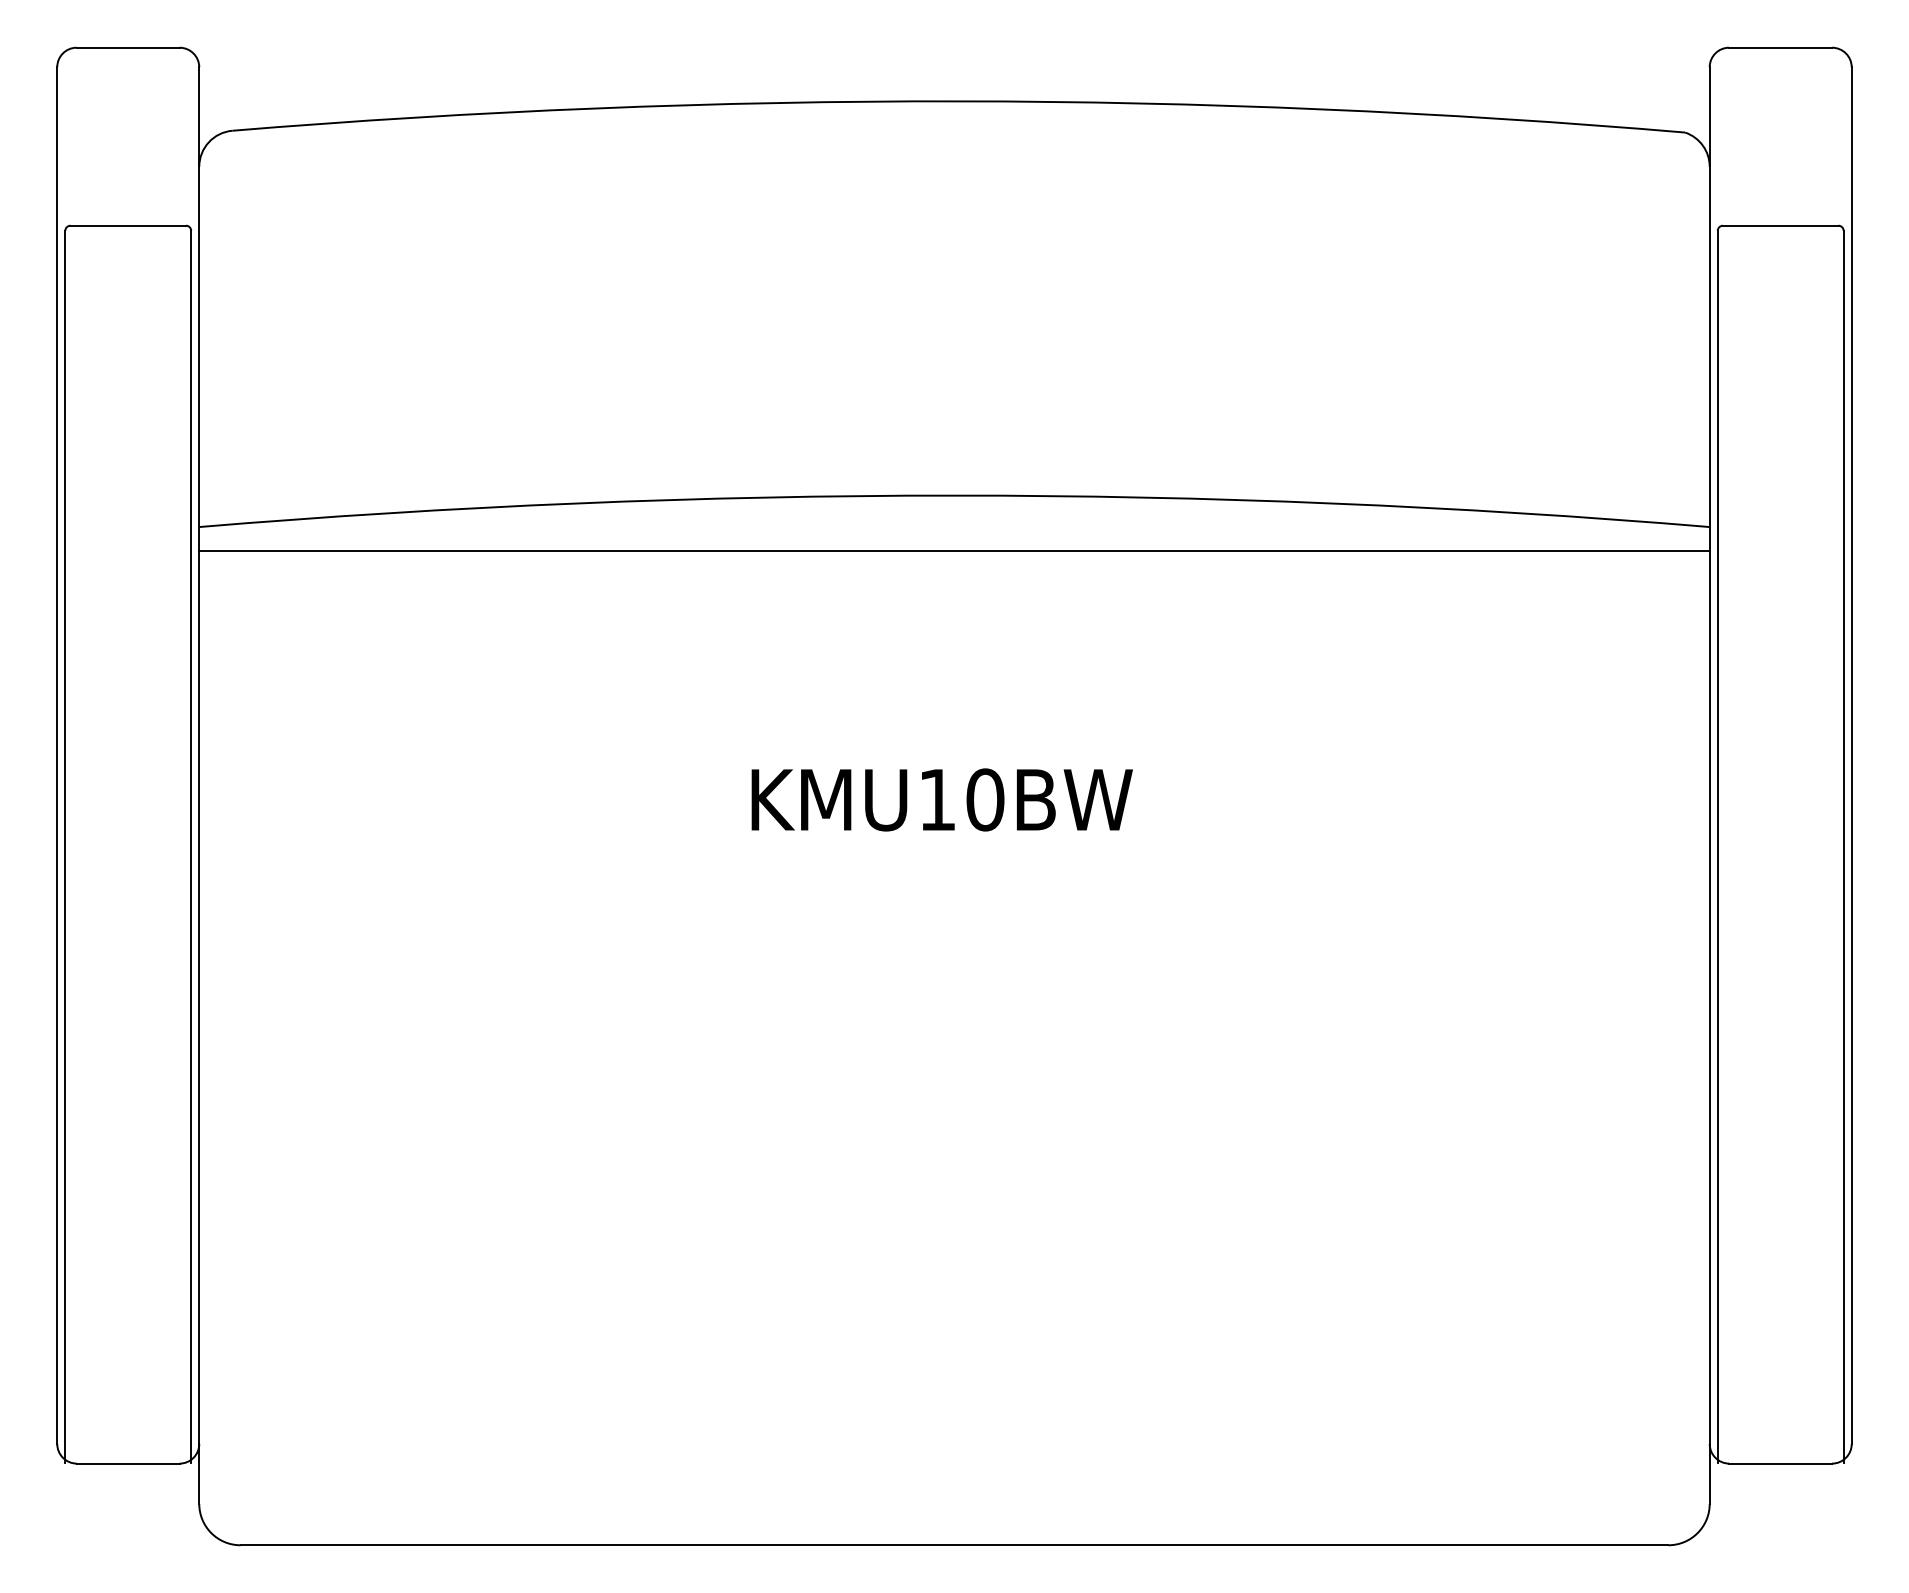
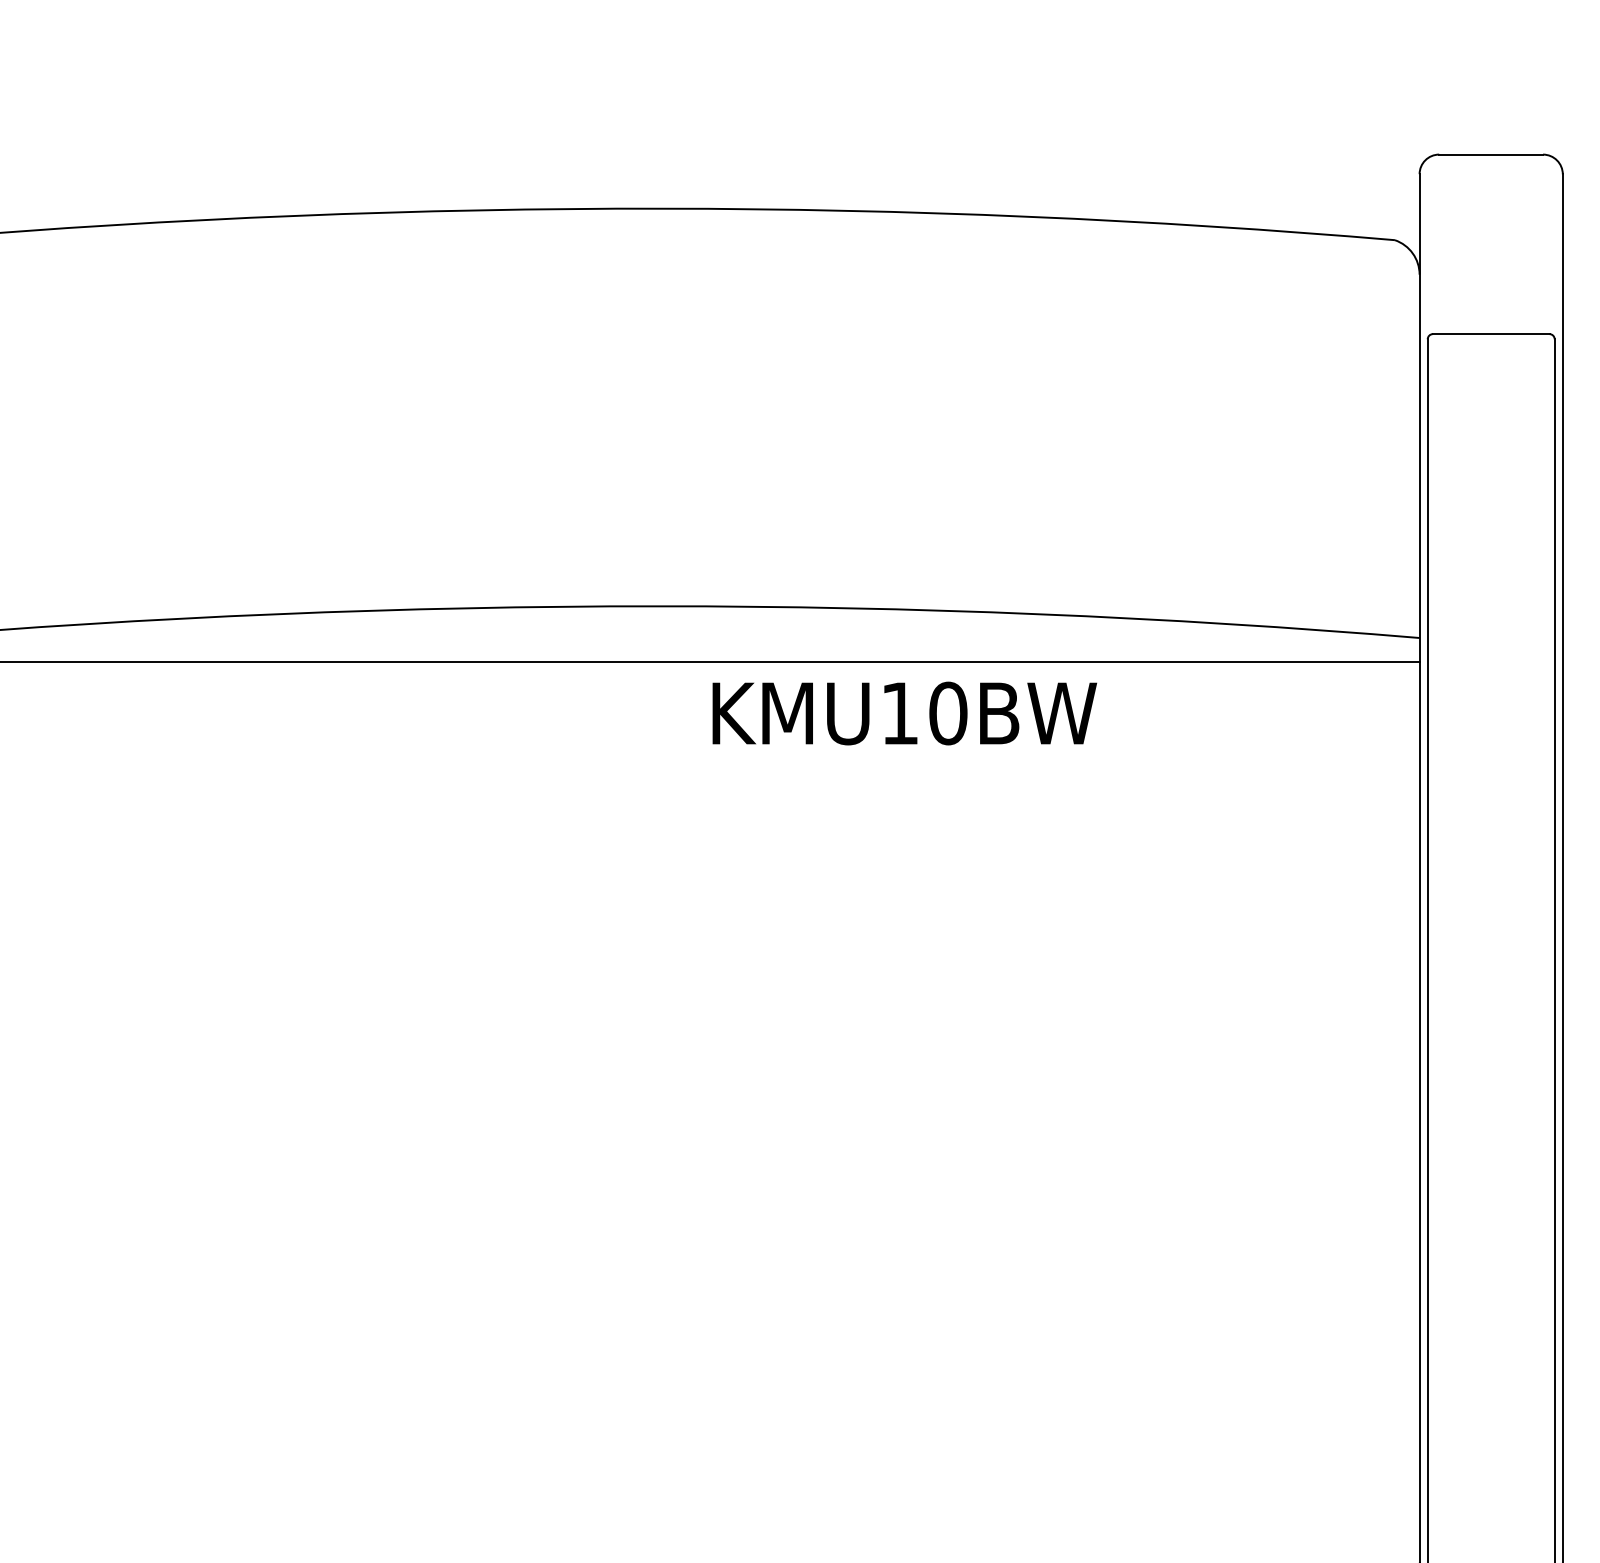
text: (941, 799) -> (904, 713), moved

